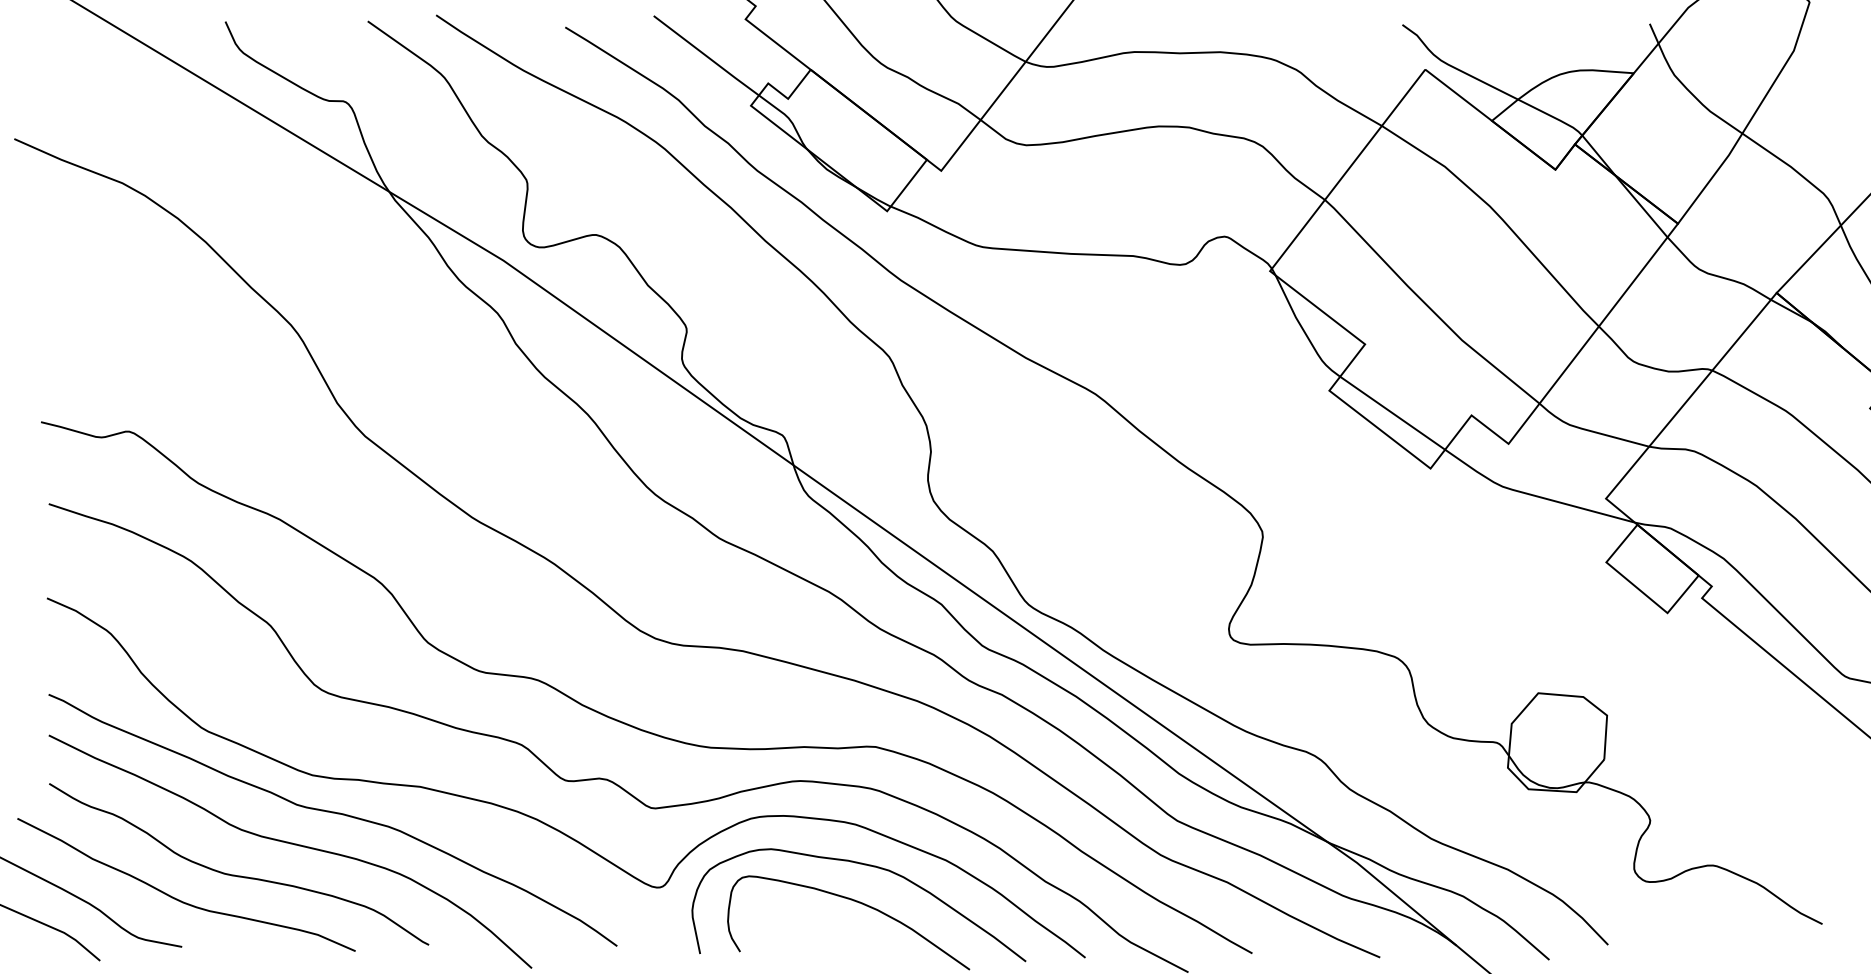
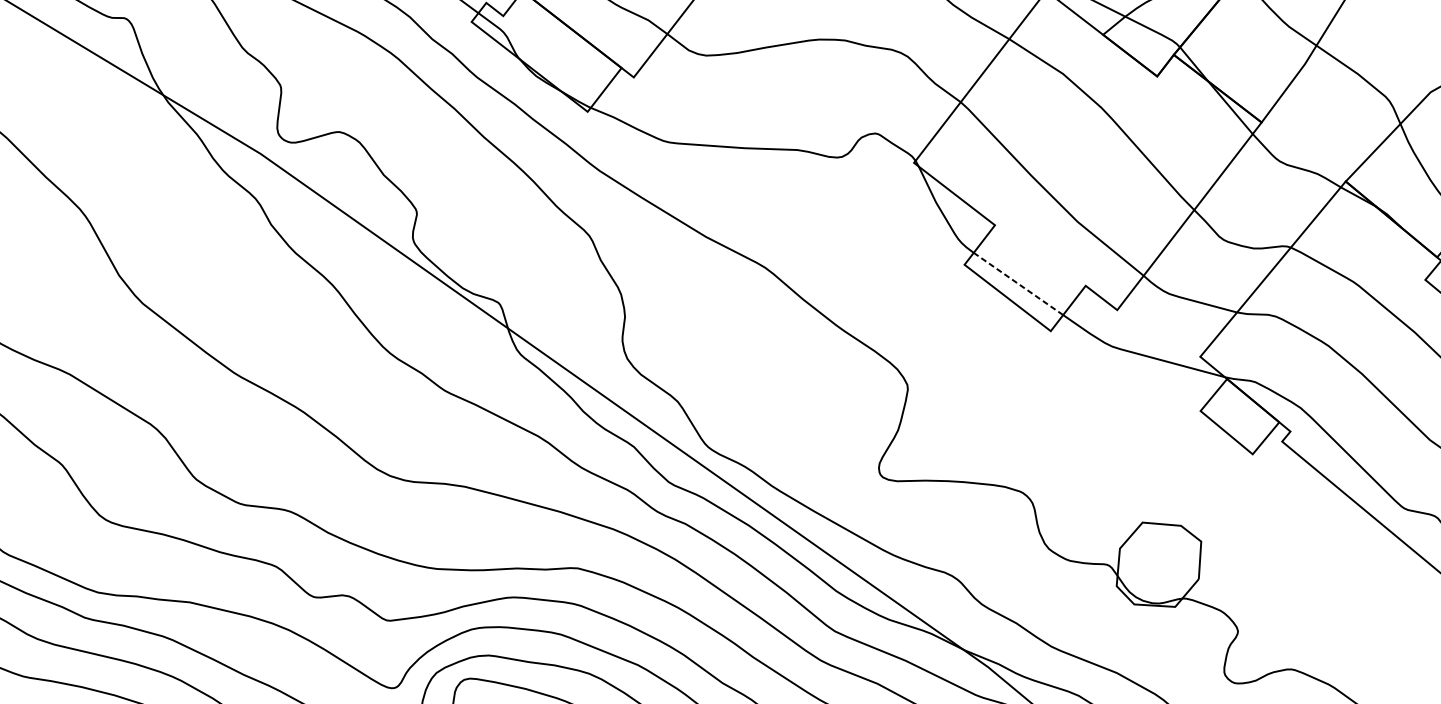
line: (1392, 413) -> (1018, 284), solid -> dashed

